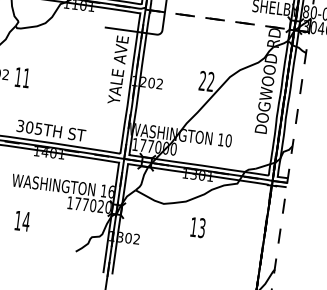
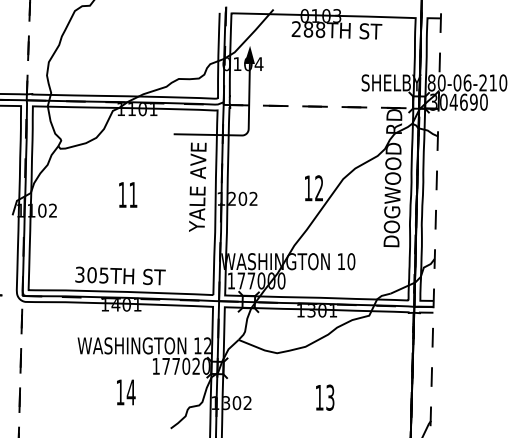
text: (22, 77) -> (128, 194), moved
text: (202, 81) -> (308, 188), 22 -> 12
text: (111, 191) -> (207, 345), 16 -> 12
text: (22, 221) -> (126, 392), moved
text: (198, 227) -> (325, 397), moved

